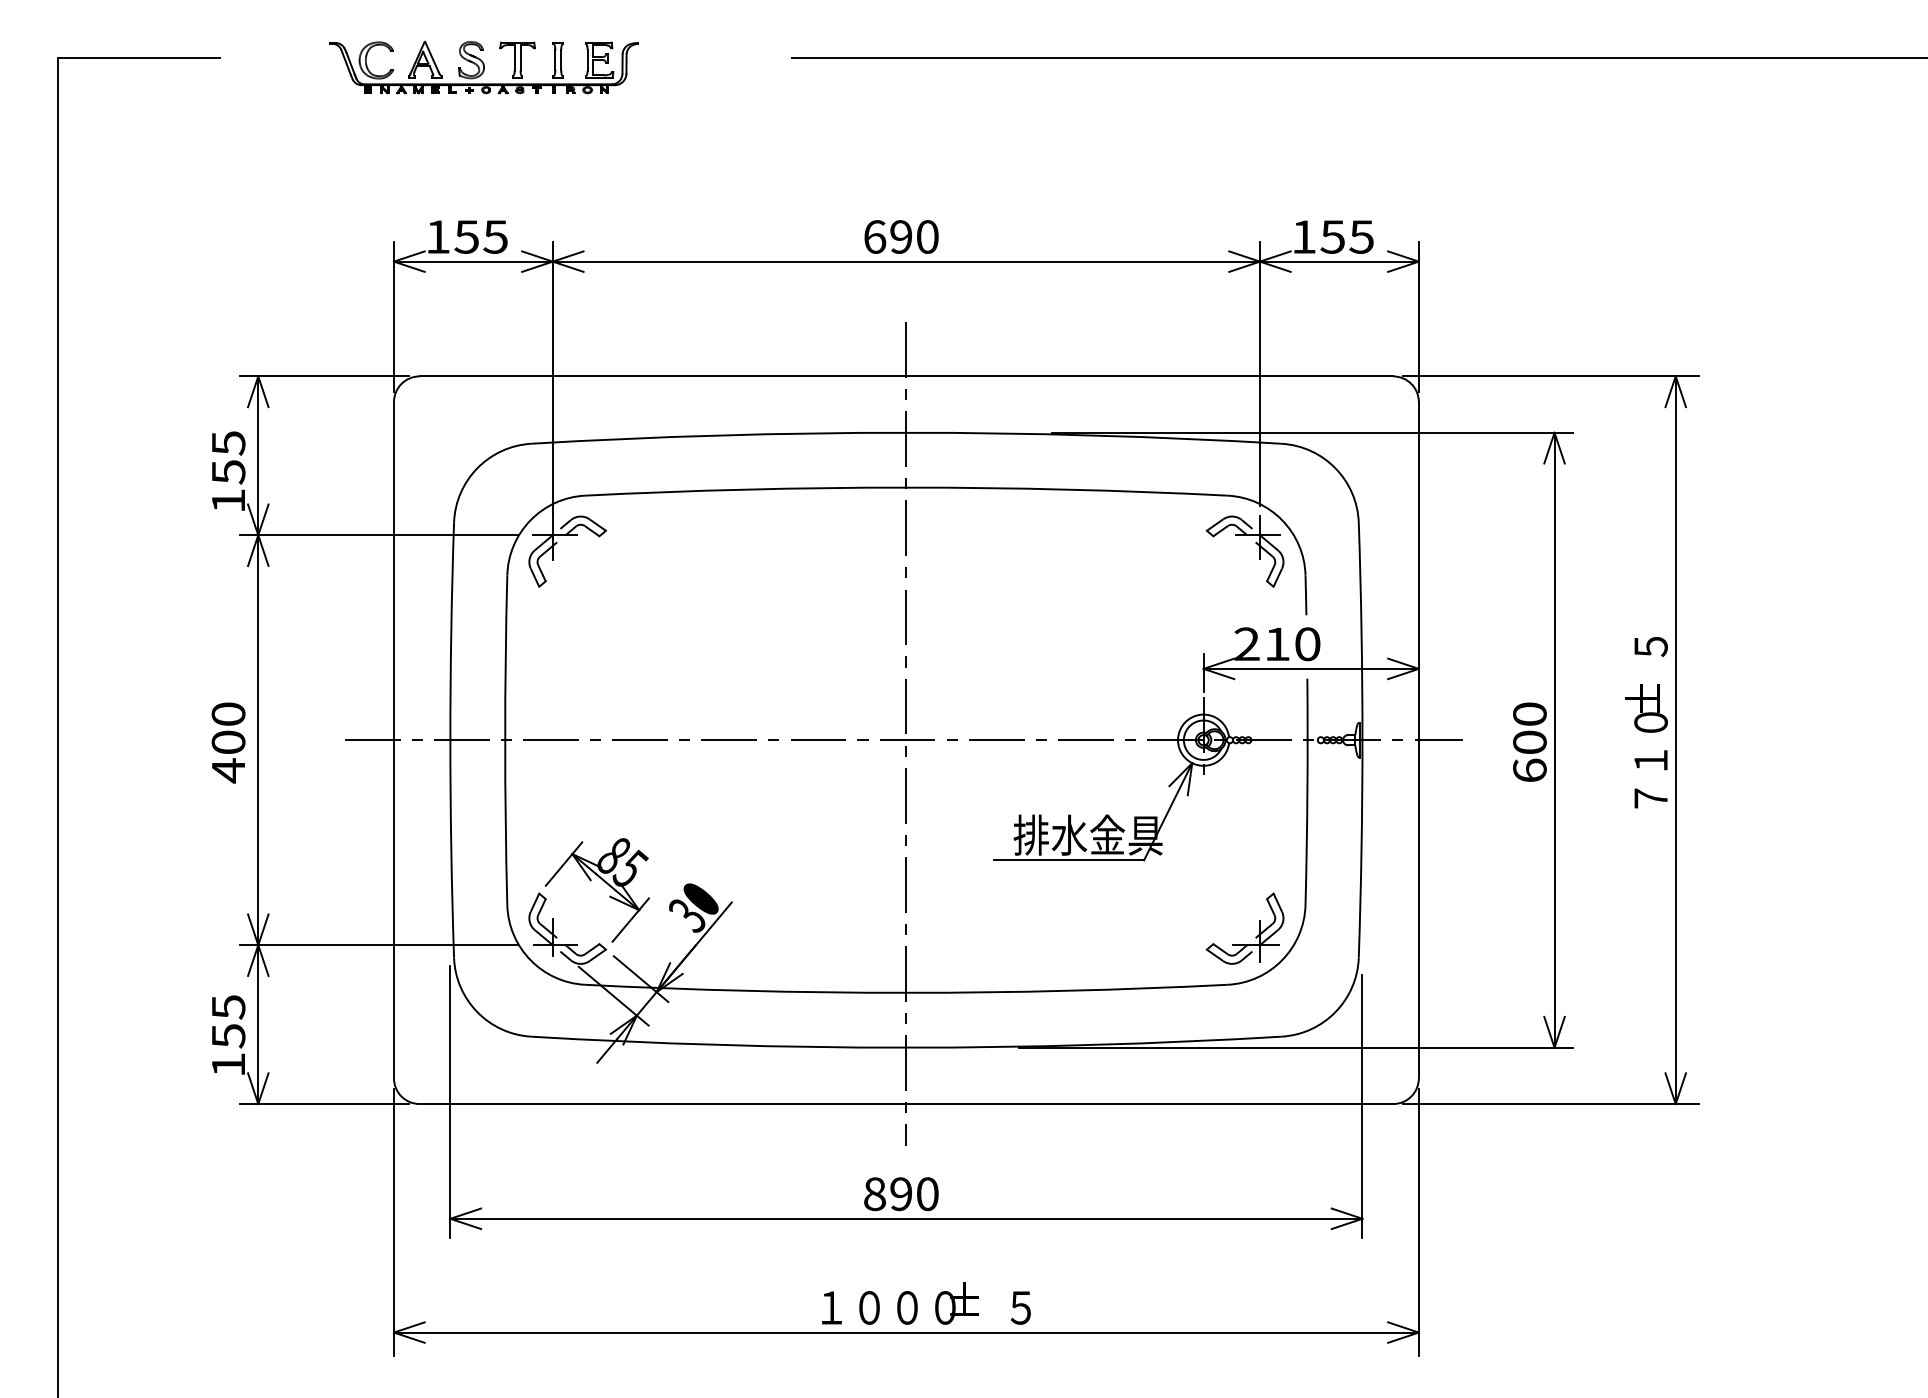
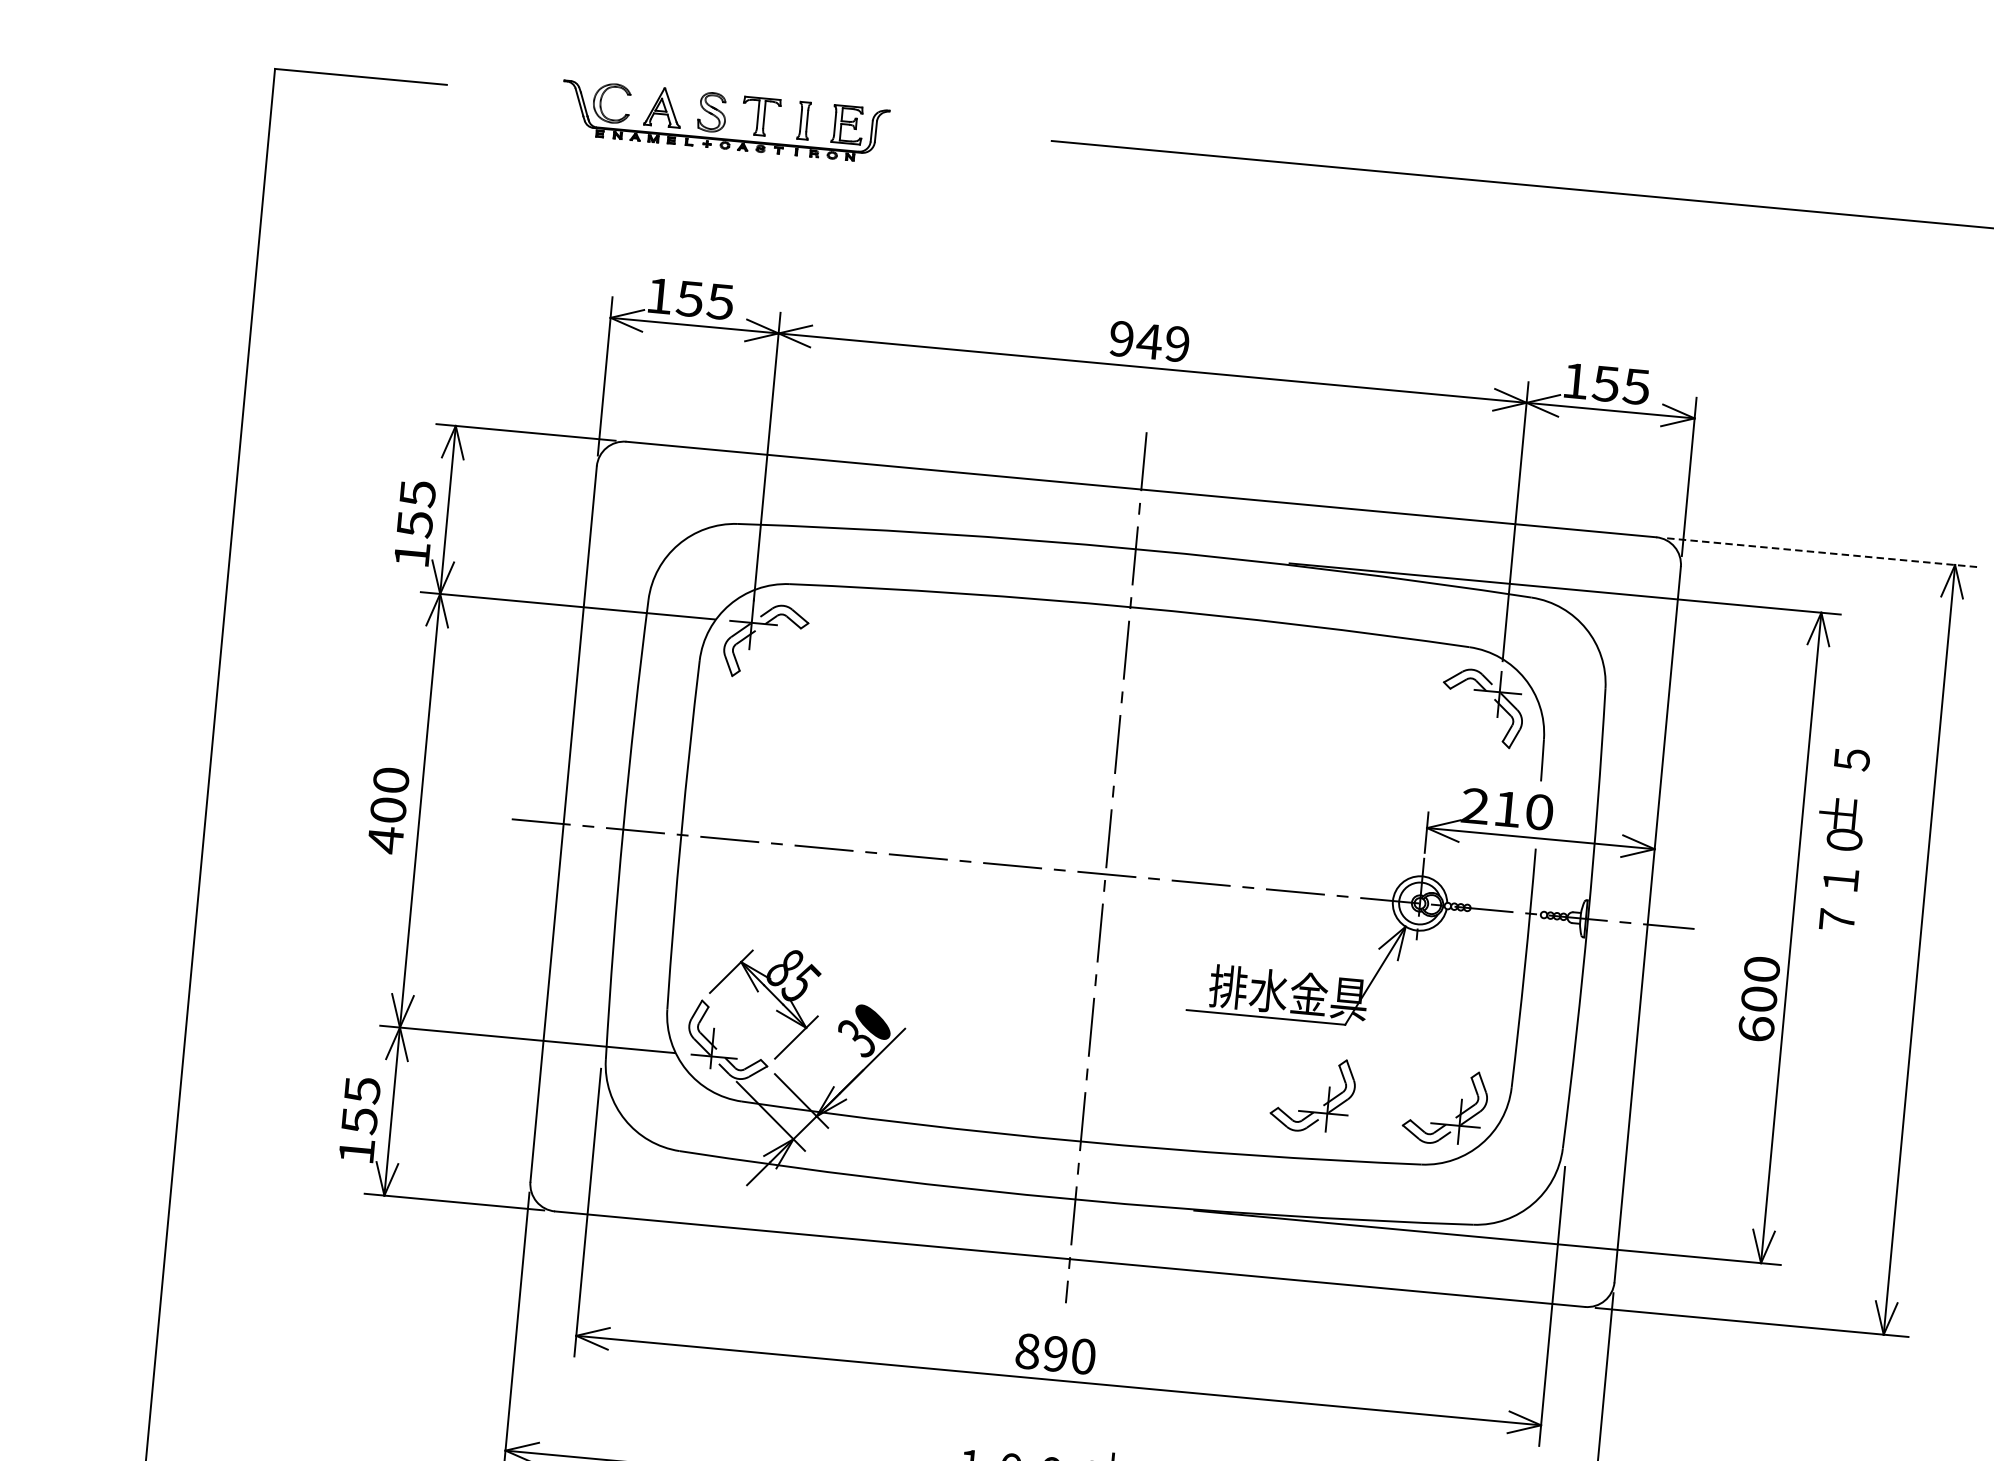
text: (901, 236) -> (1149, 341), 690 -> 949
line: (1551, 376) -> (1823, 552), solid -> dashed
text: (1646, 722) -> (1839, 839), moved
text: (1529, 741) -> (1758, 998), moved
part: (1130, 937) -> (1323, 1105), added

